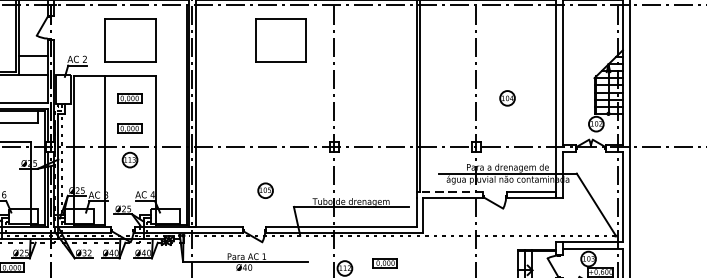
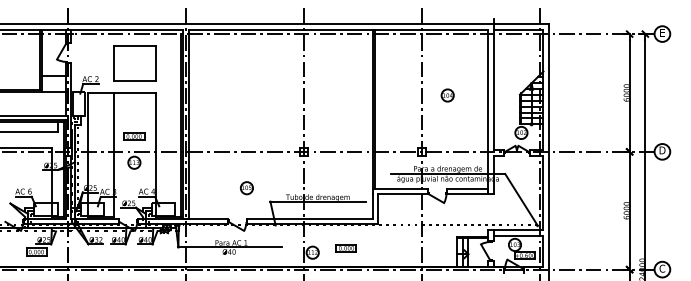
part: (280, 40) -> (259, 63), removed
part: (130, 98) -> (134, 111), removed
part: (507, 98) -> (447, 95), moved
line: (449, 192) -> (399, 189), dashed -> solid

